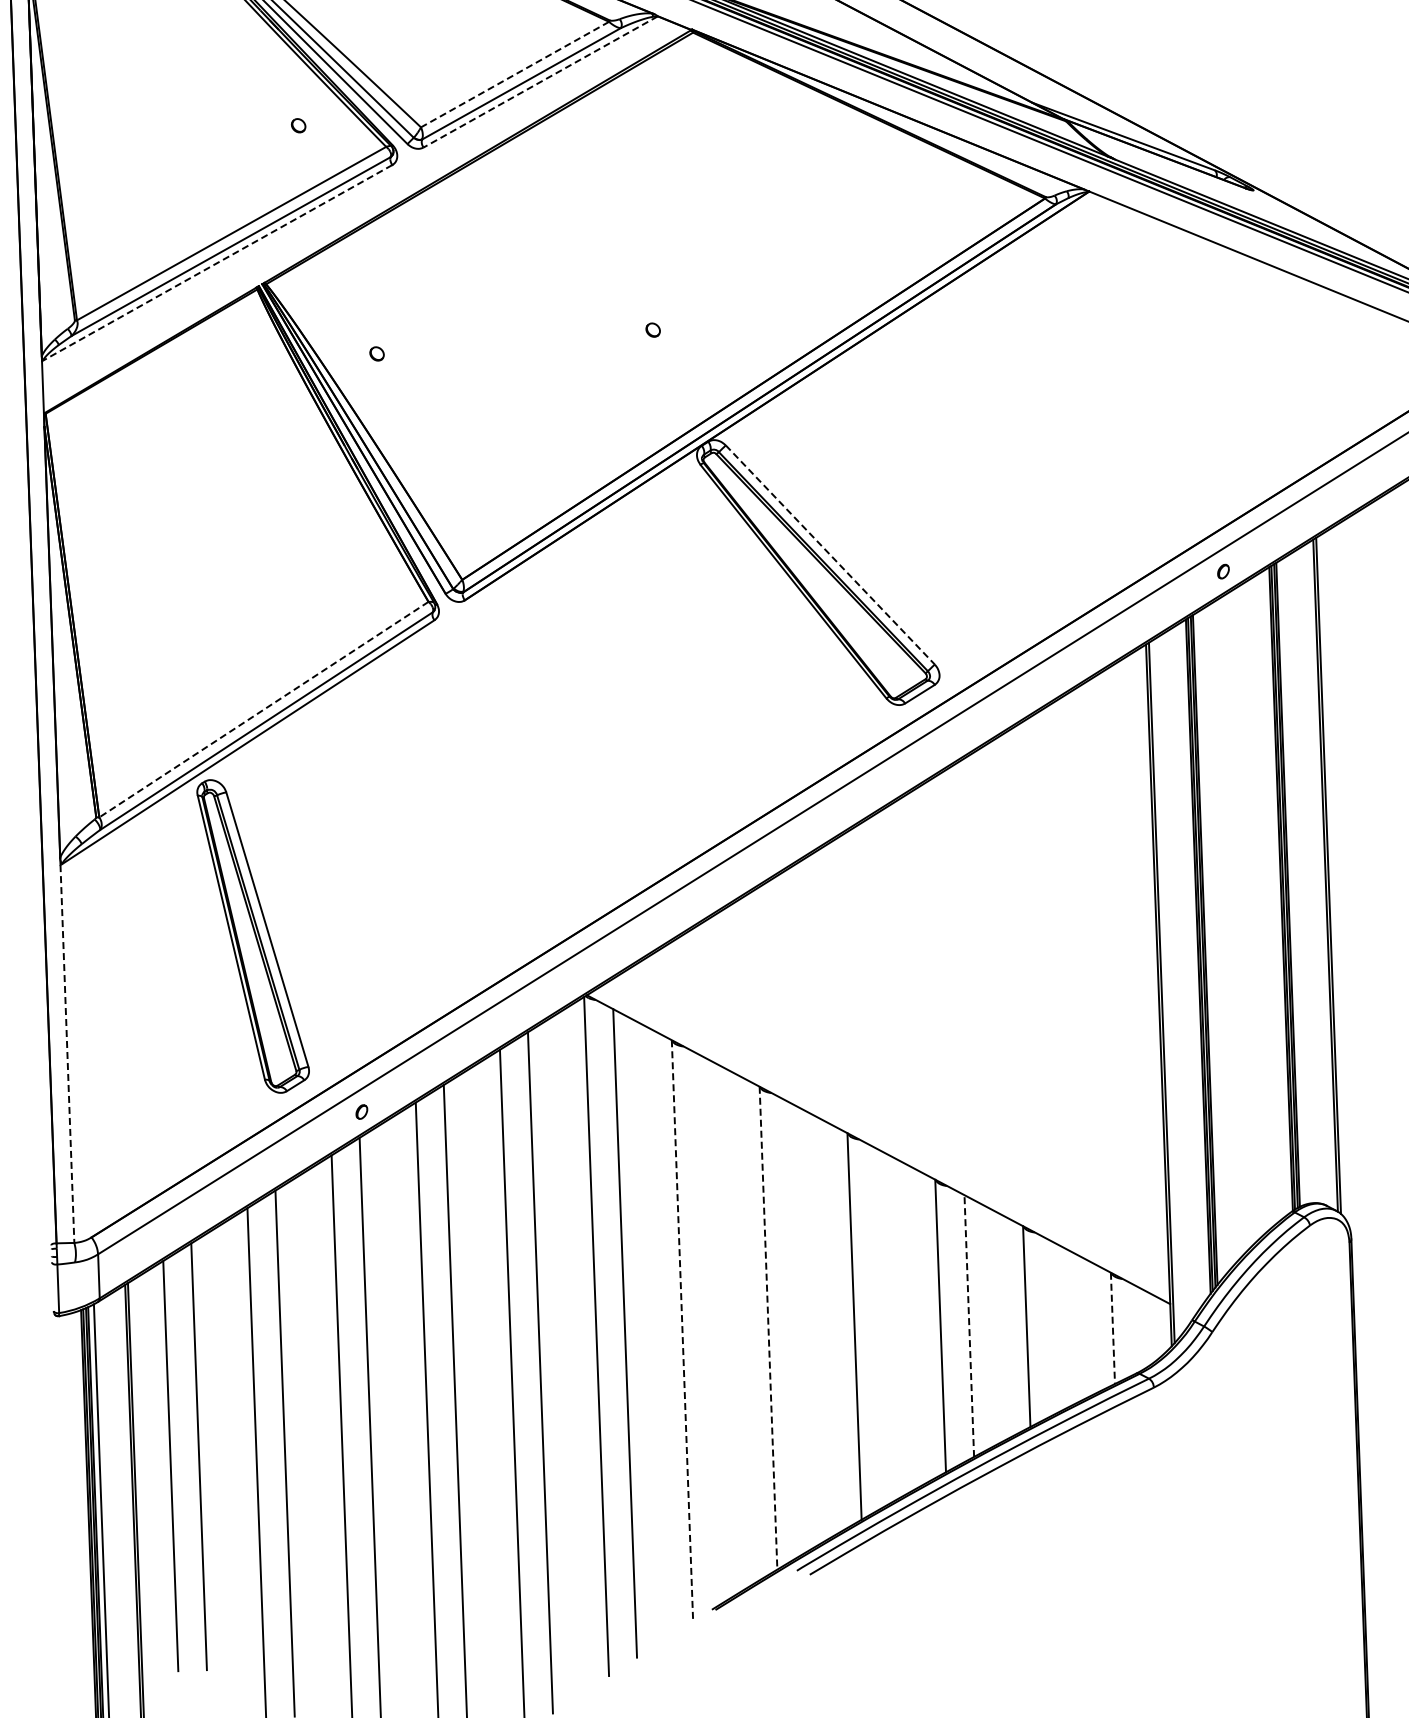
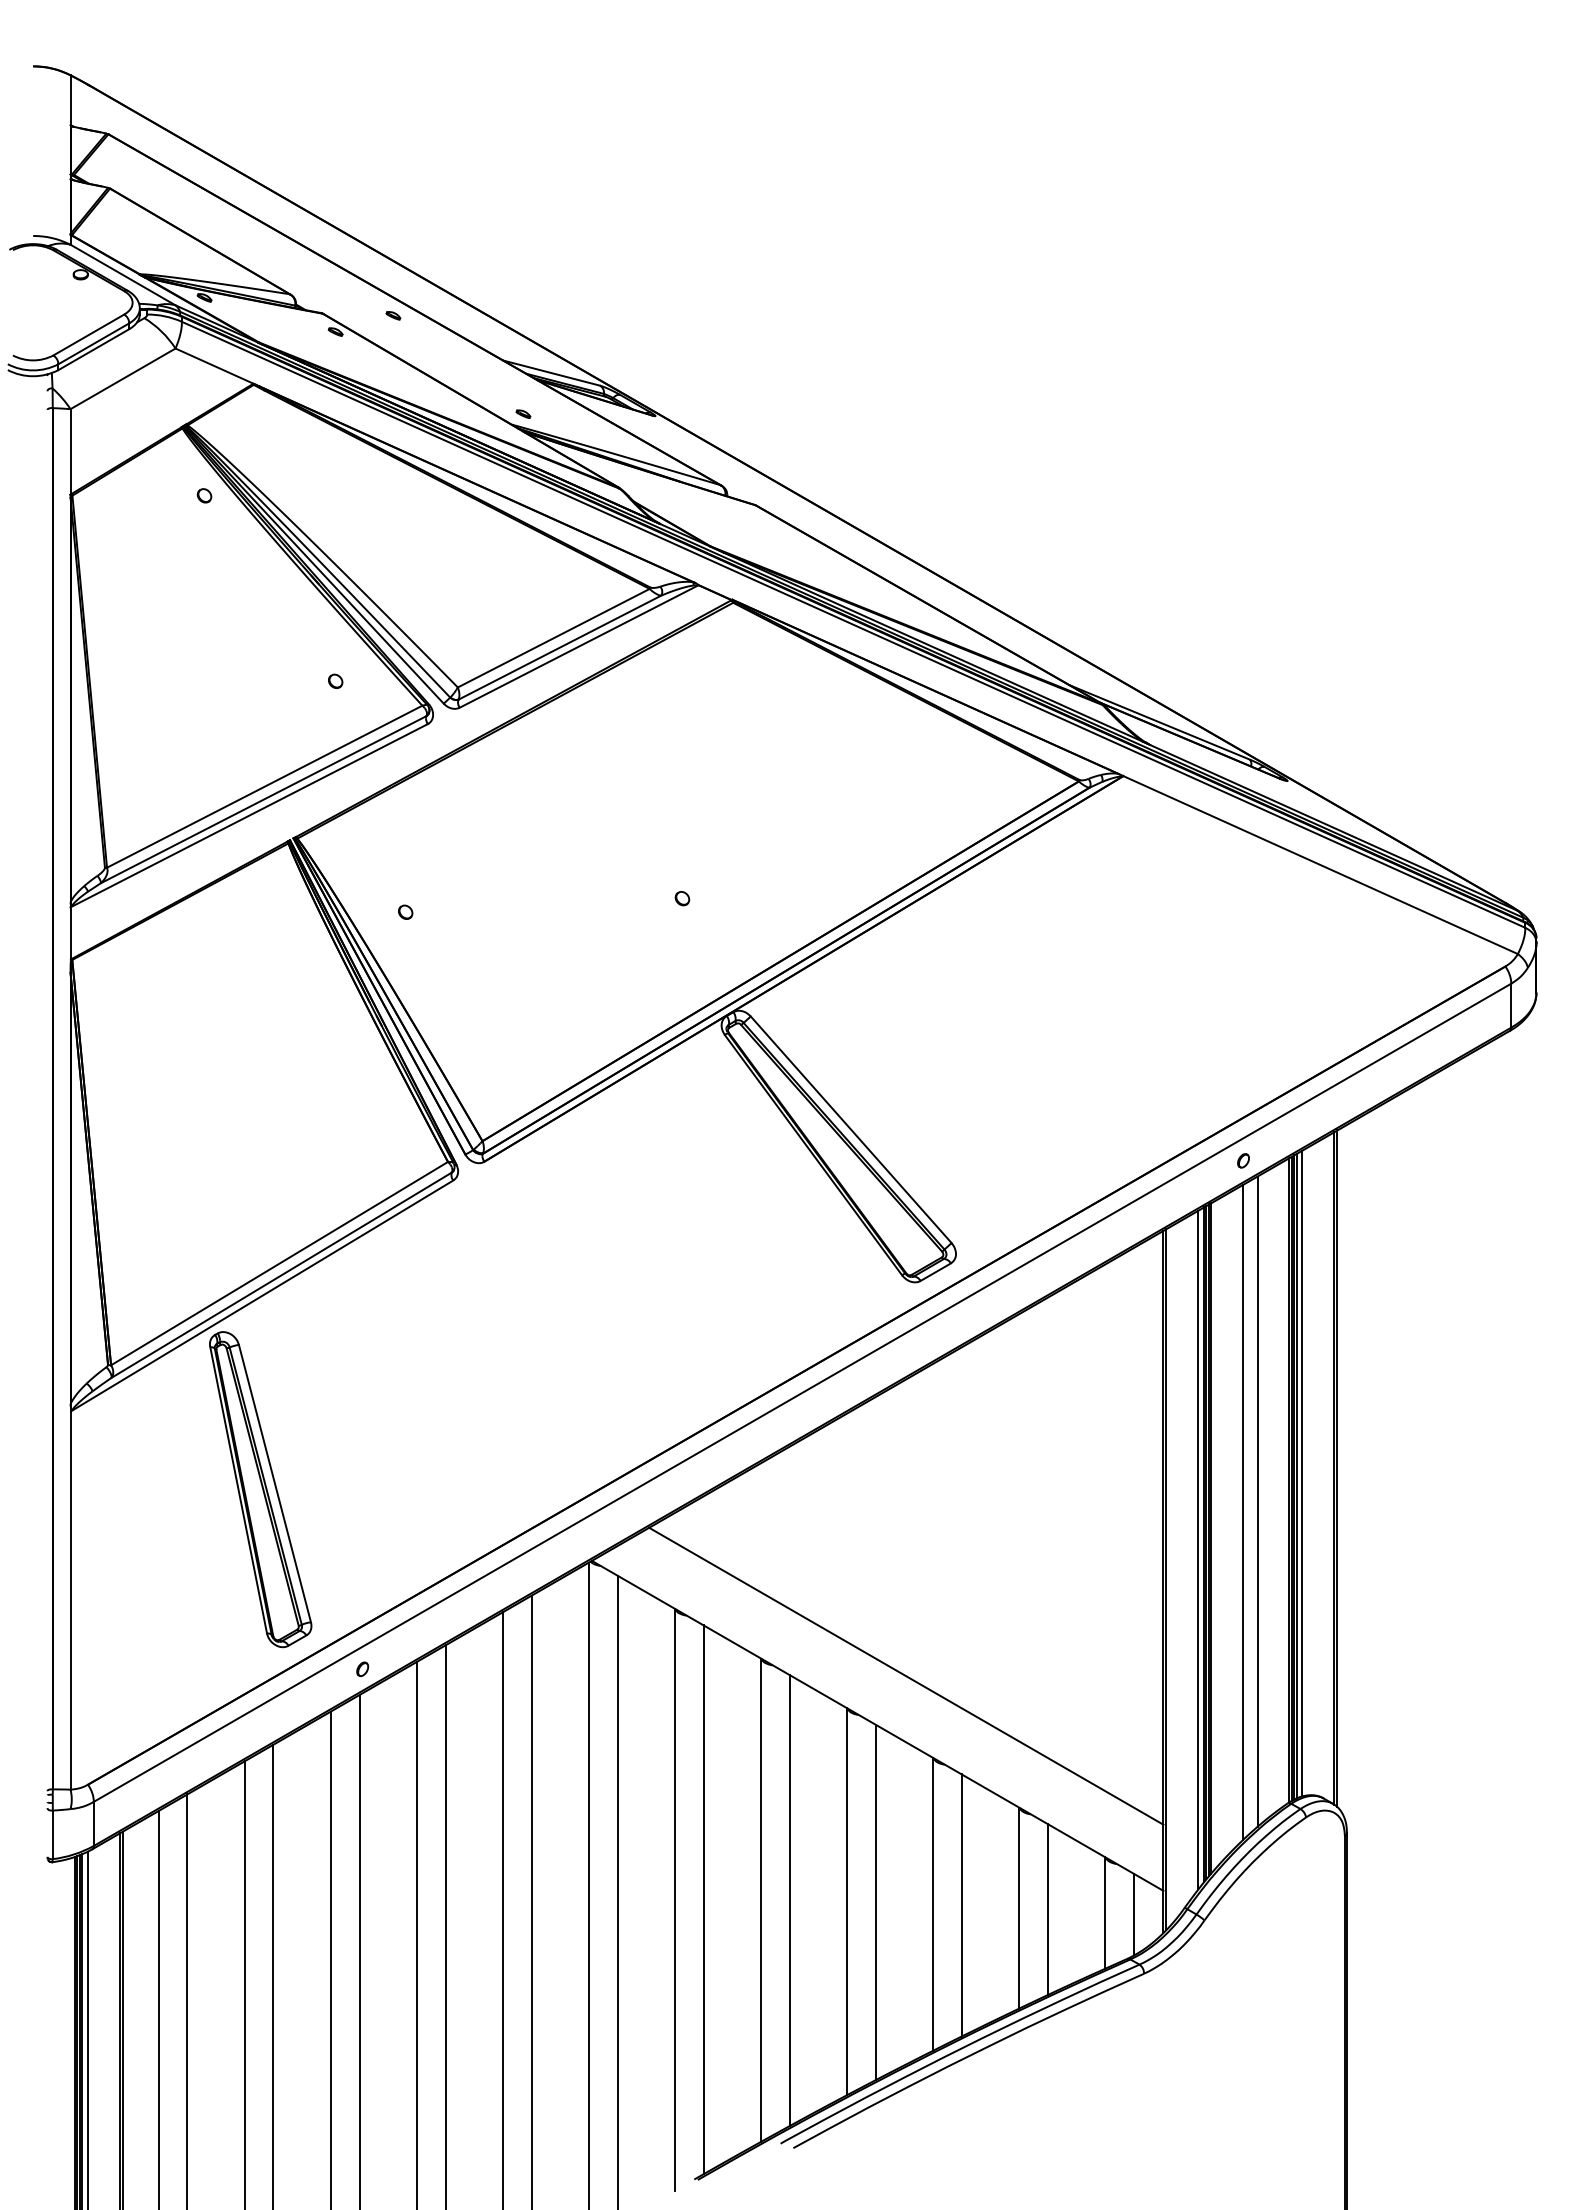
line: (514, 74) -> (553, 638), dashed -> solid
line: (540, 81) -> (578, 646), dashed -> solid
line: (217, 262) -> (249, 815), dashed -> solid
line: (830, 555) -> (851, 1130), dashed -> solid
line: (263, 709) -> (279, 1263), dashed -> solid
line: (1293, 881) -> (1302, 1473), added
line: (1249, 911) -> (1257, 1501), added
line: (1236, 922) -> (1243, 1511), added
line: (1192, 961) -> (1198, 1549), added
line: (67, 1054) -> (70, 1601), dashed -> solid
line: (905, 1098) -> (906, 1675), added
line: (882, 1326) -> (875, 1902), added
line: (968, 1326) -> (961, 1905), dashed -> solid
line: (1055, 1326) -> (1047, 1909), added
line: (796, 1327) -> (789, 1900), added
line: (768, 1328) -> (761, 1900), dashed -> solid
line: (1113, 1328) -> (1105, 1913), dashed -> solid
line: (1141, 1328) -> (1133, 1914), added
line: (710, 1329) -> (703, 1899), added
line: (682, 1330) -> (675, 1899), dashed -> solid

